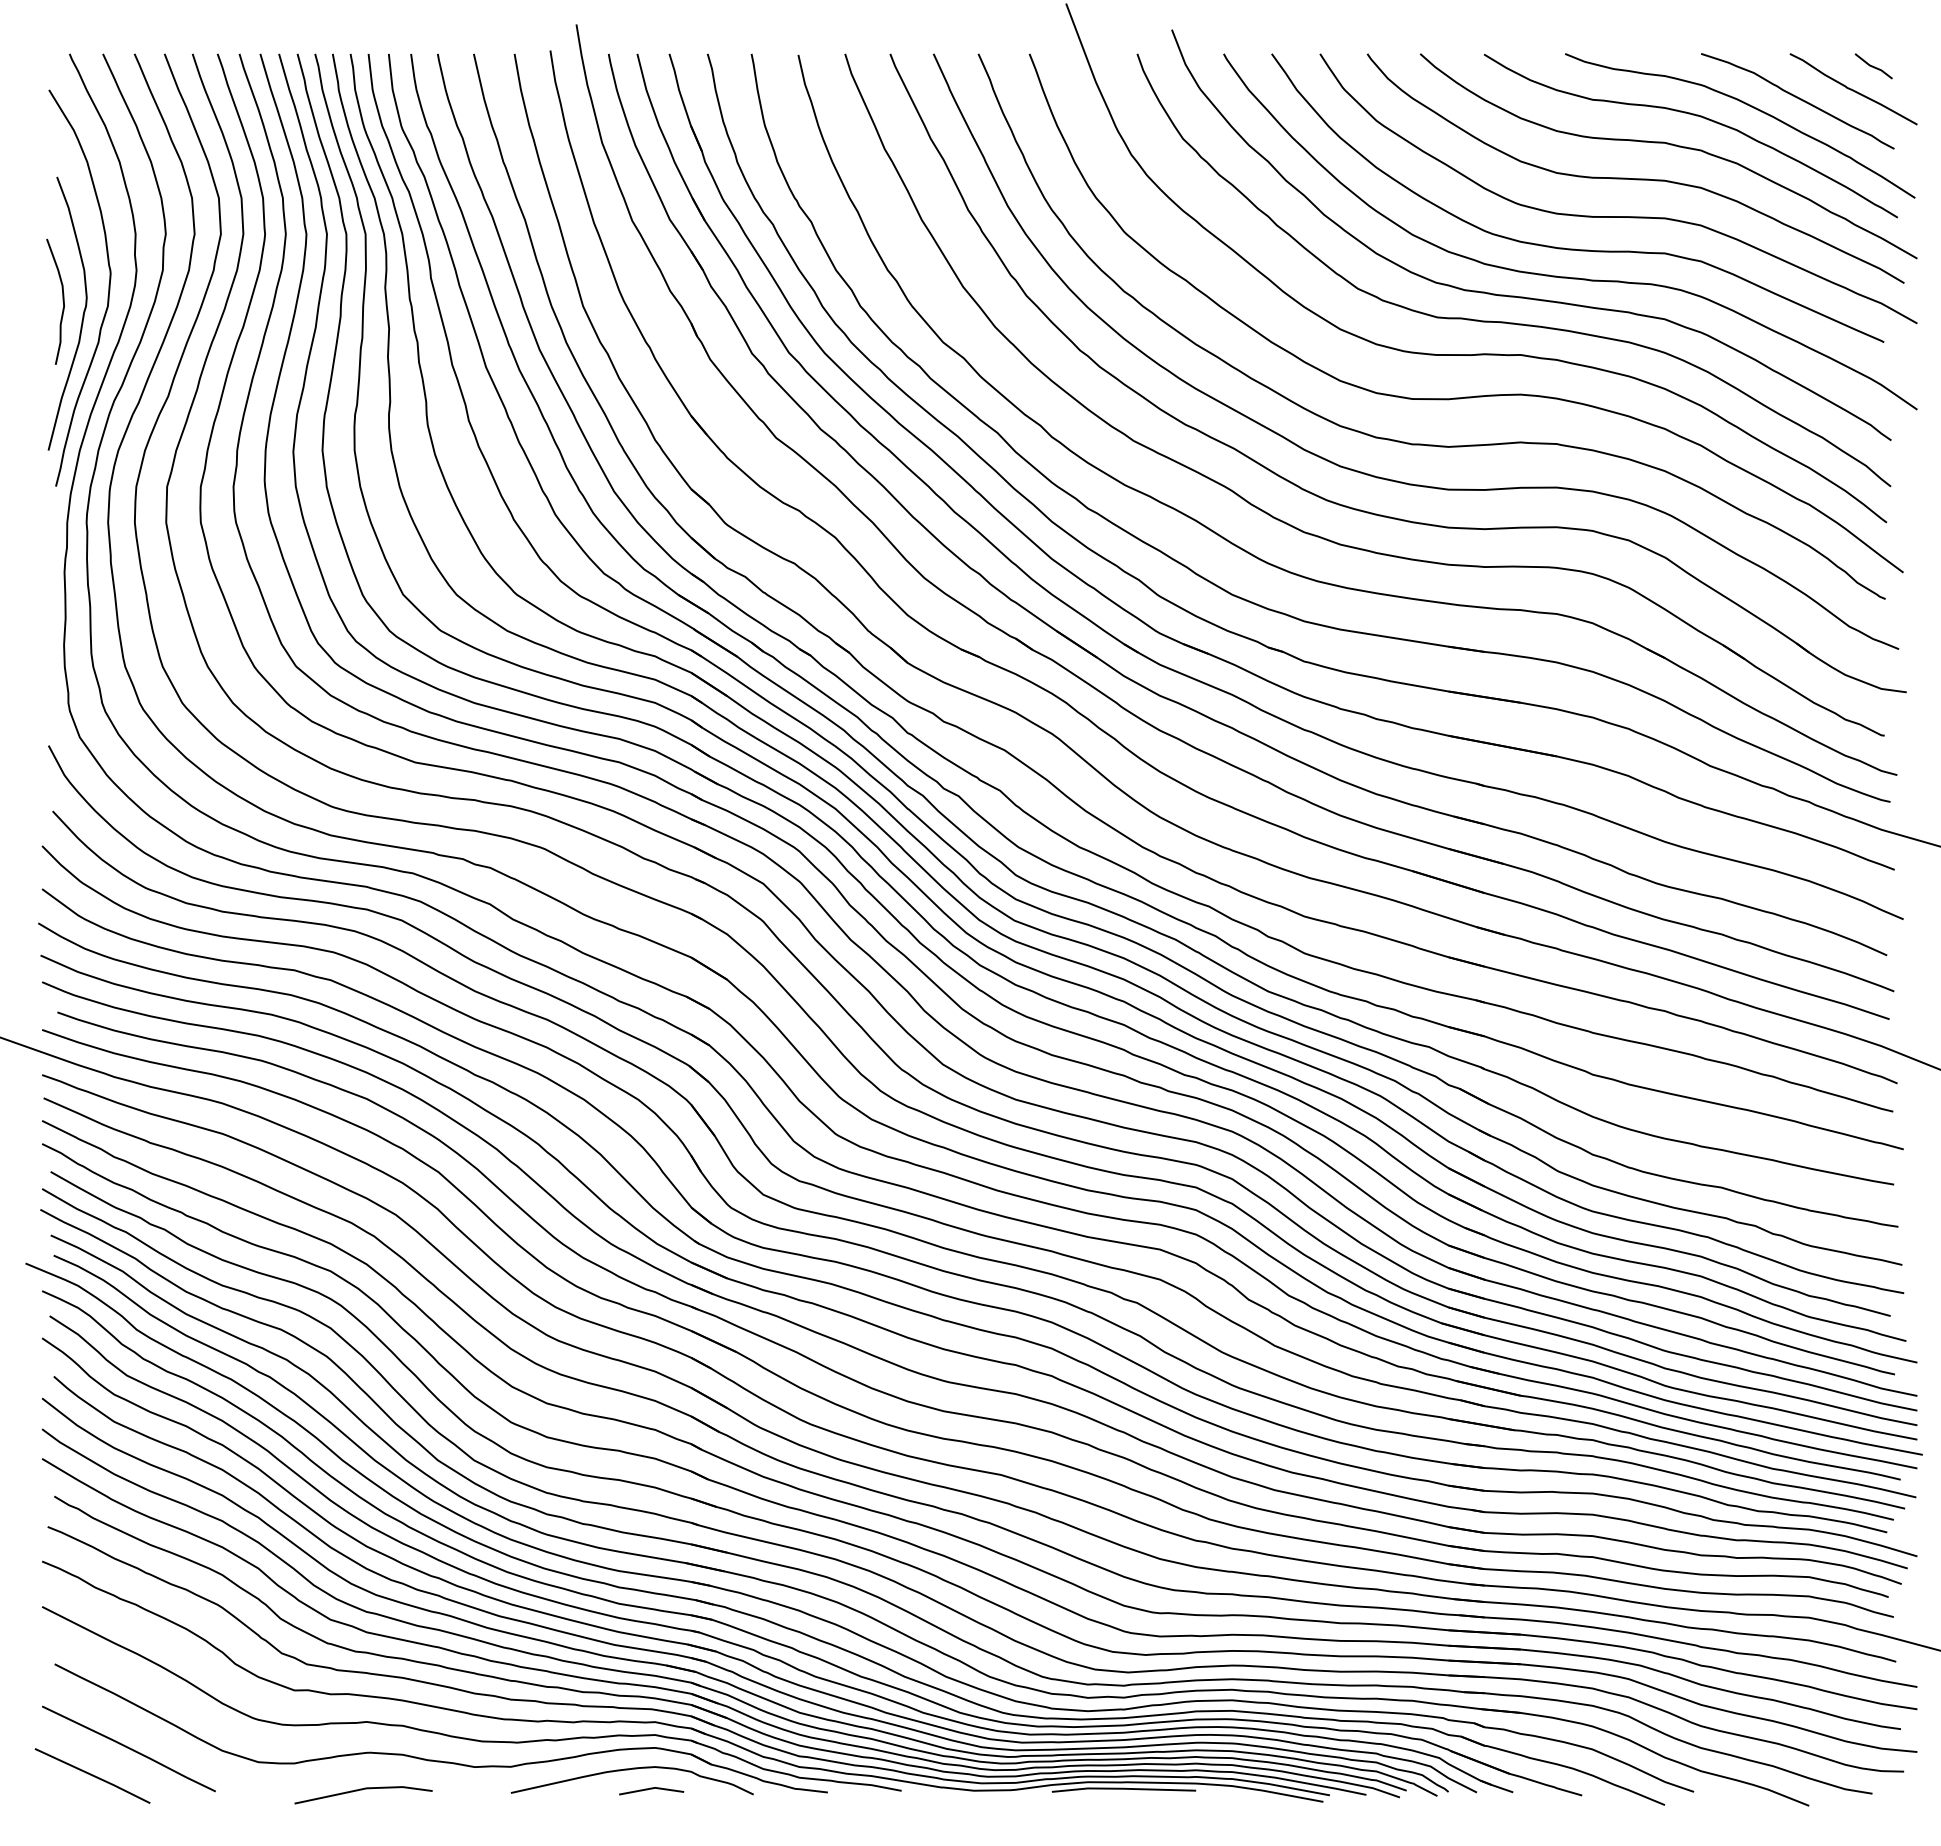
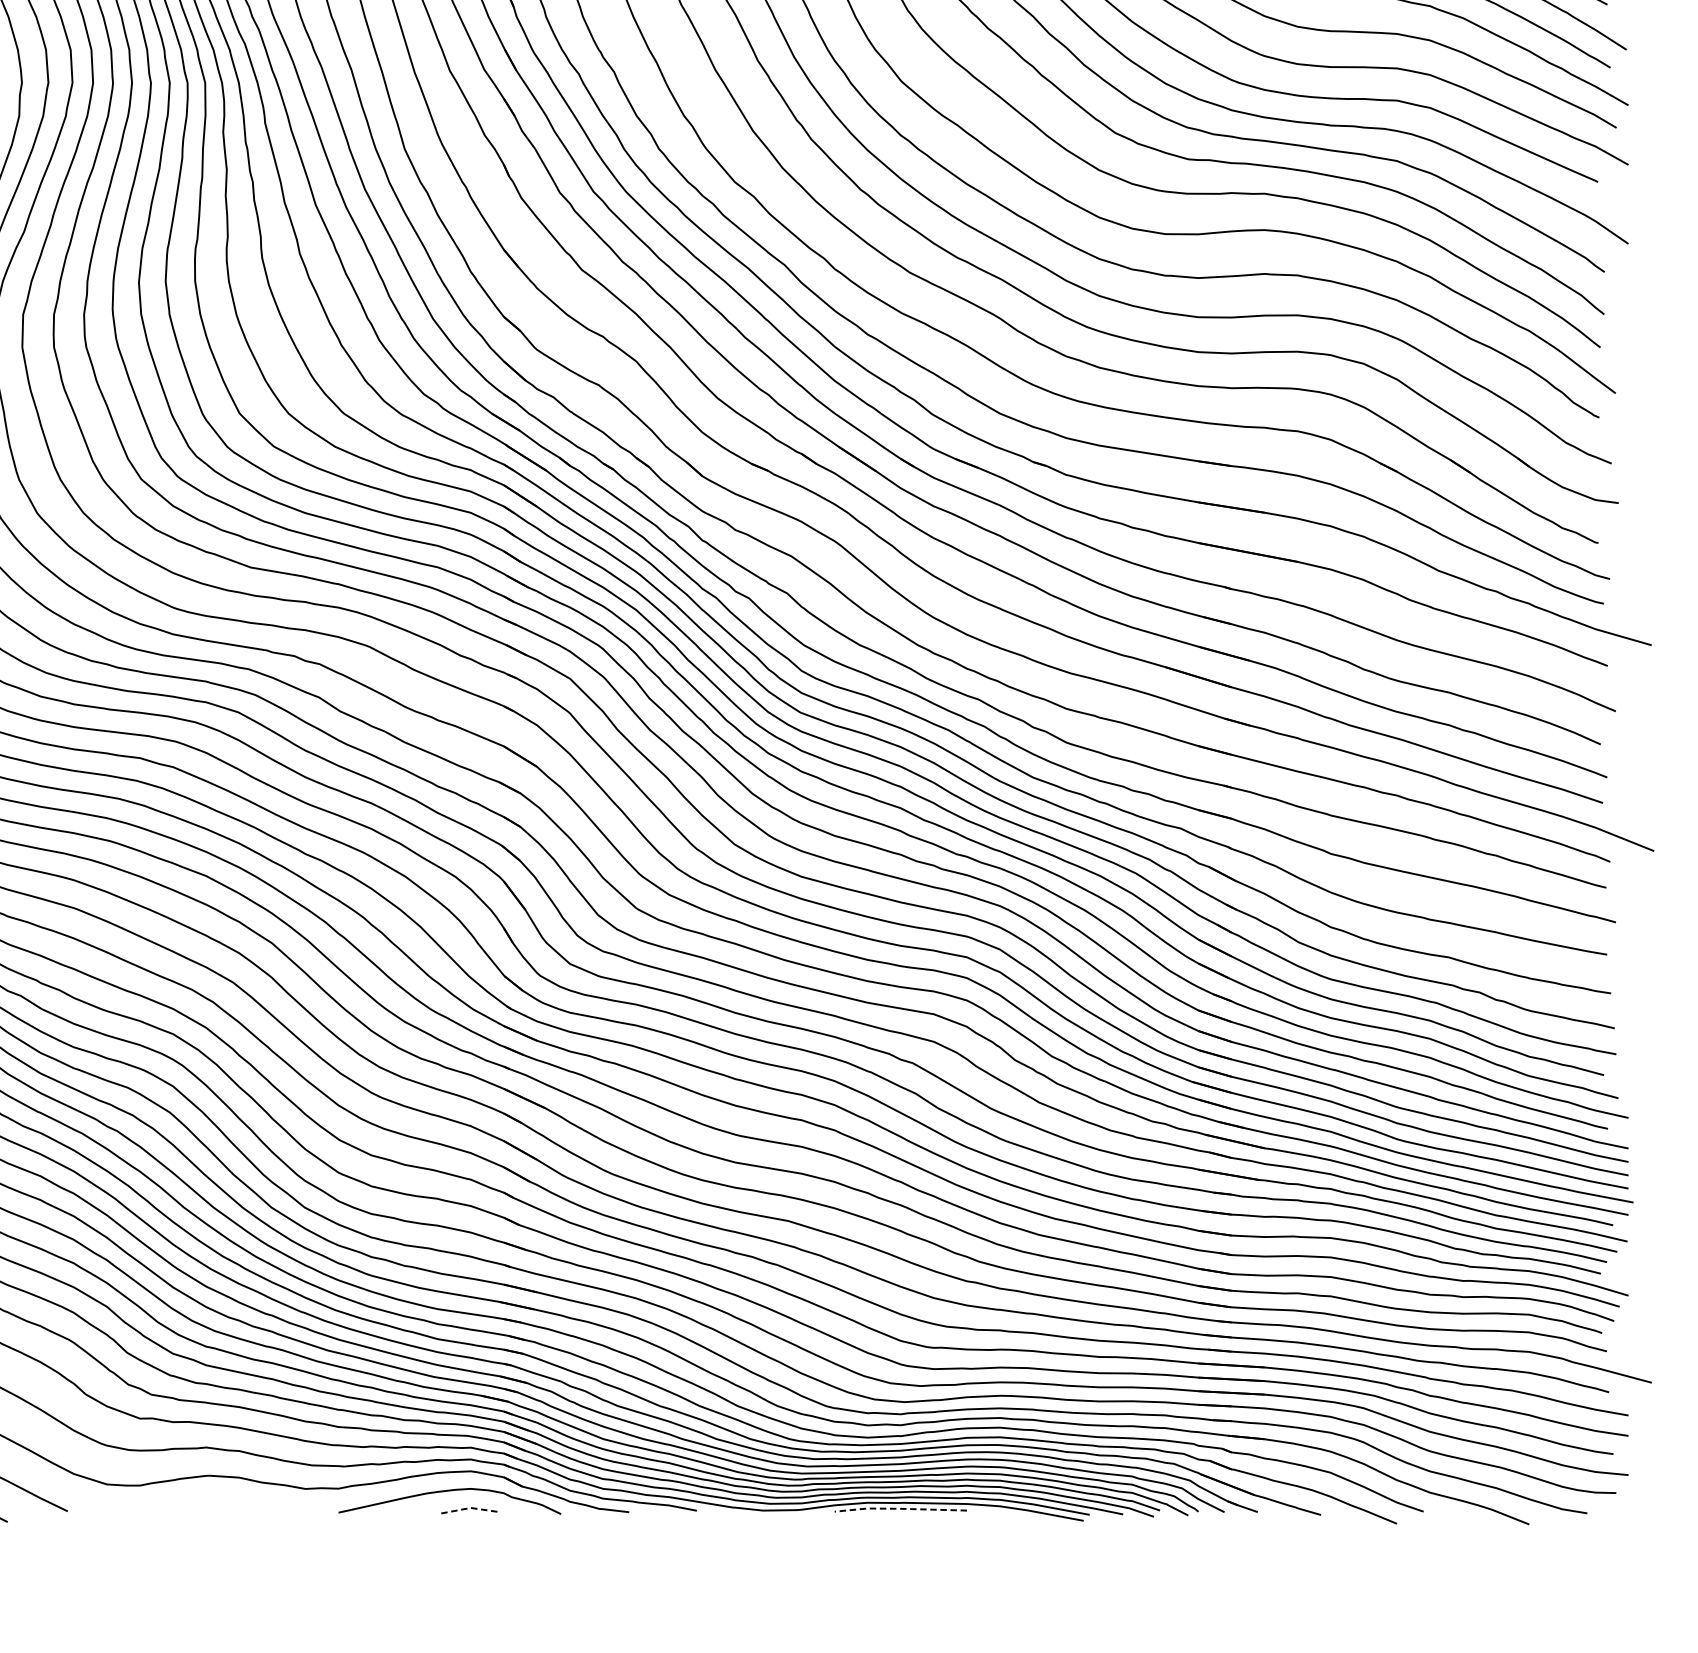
line: (652, 1788) -> (468, 1508), solid -> dashed
line: (1123, 1788) -> (900, 1508), solid -> dashed
line: (362, 1790) -> (202, 1510), removed

